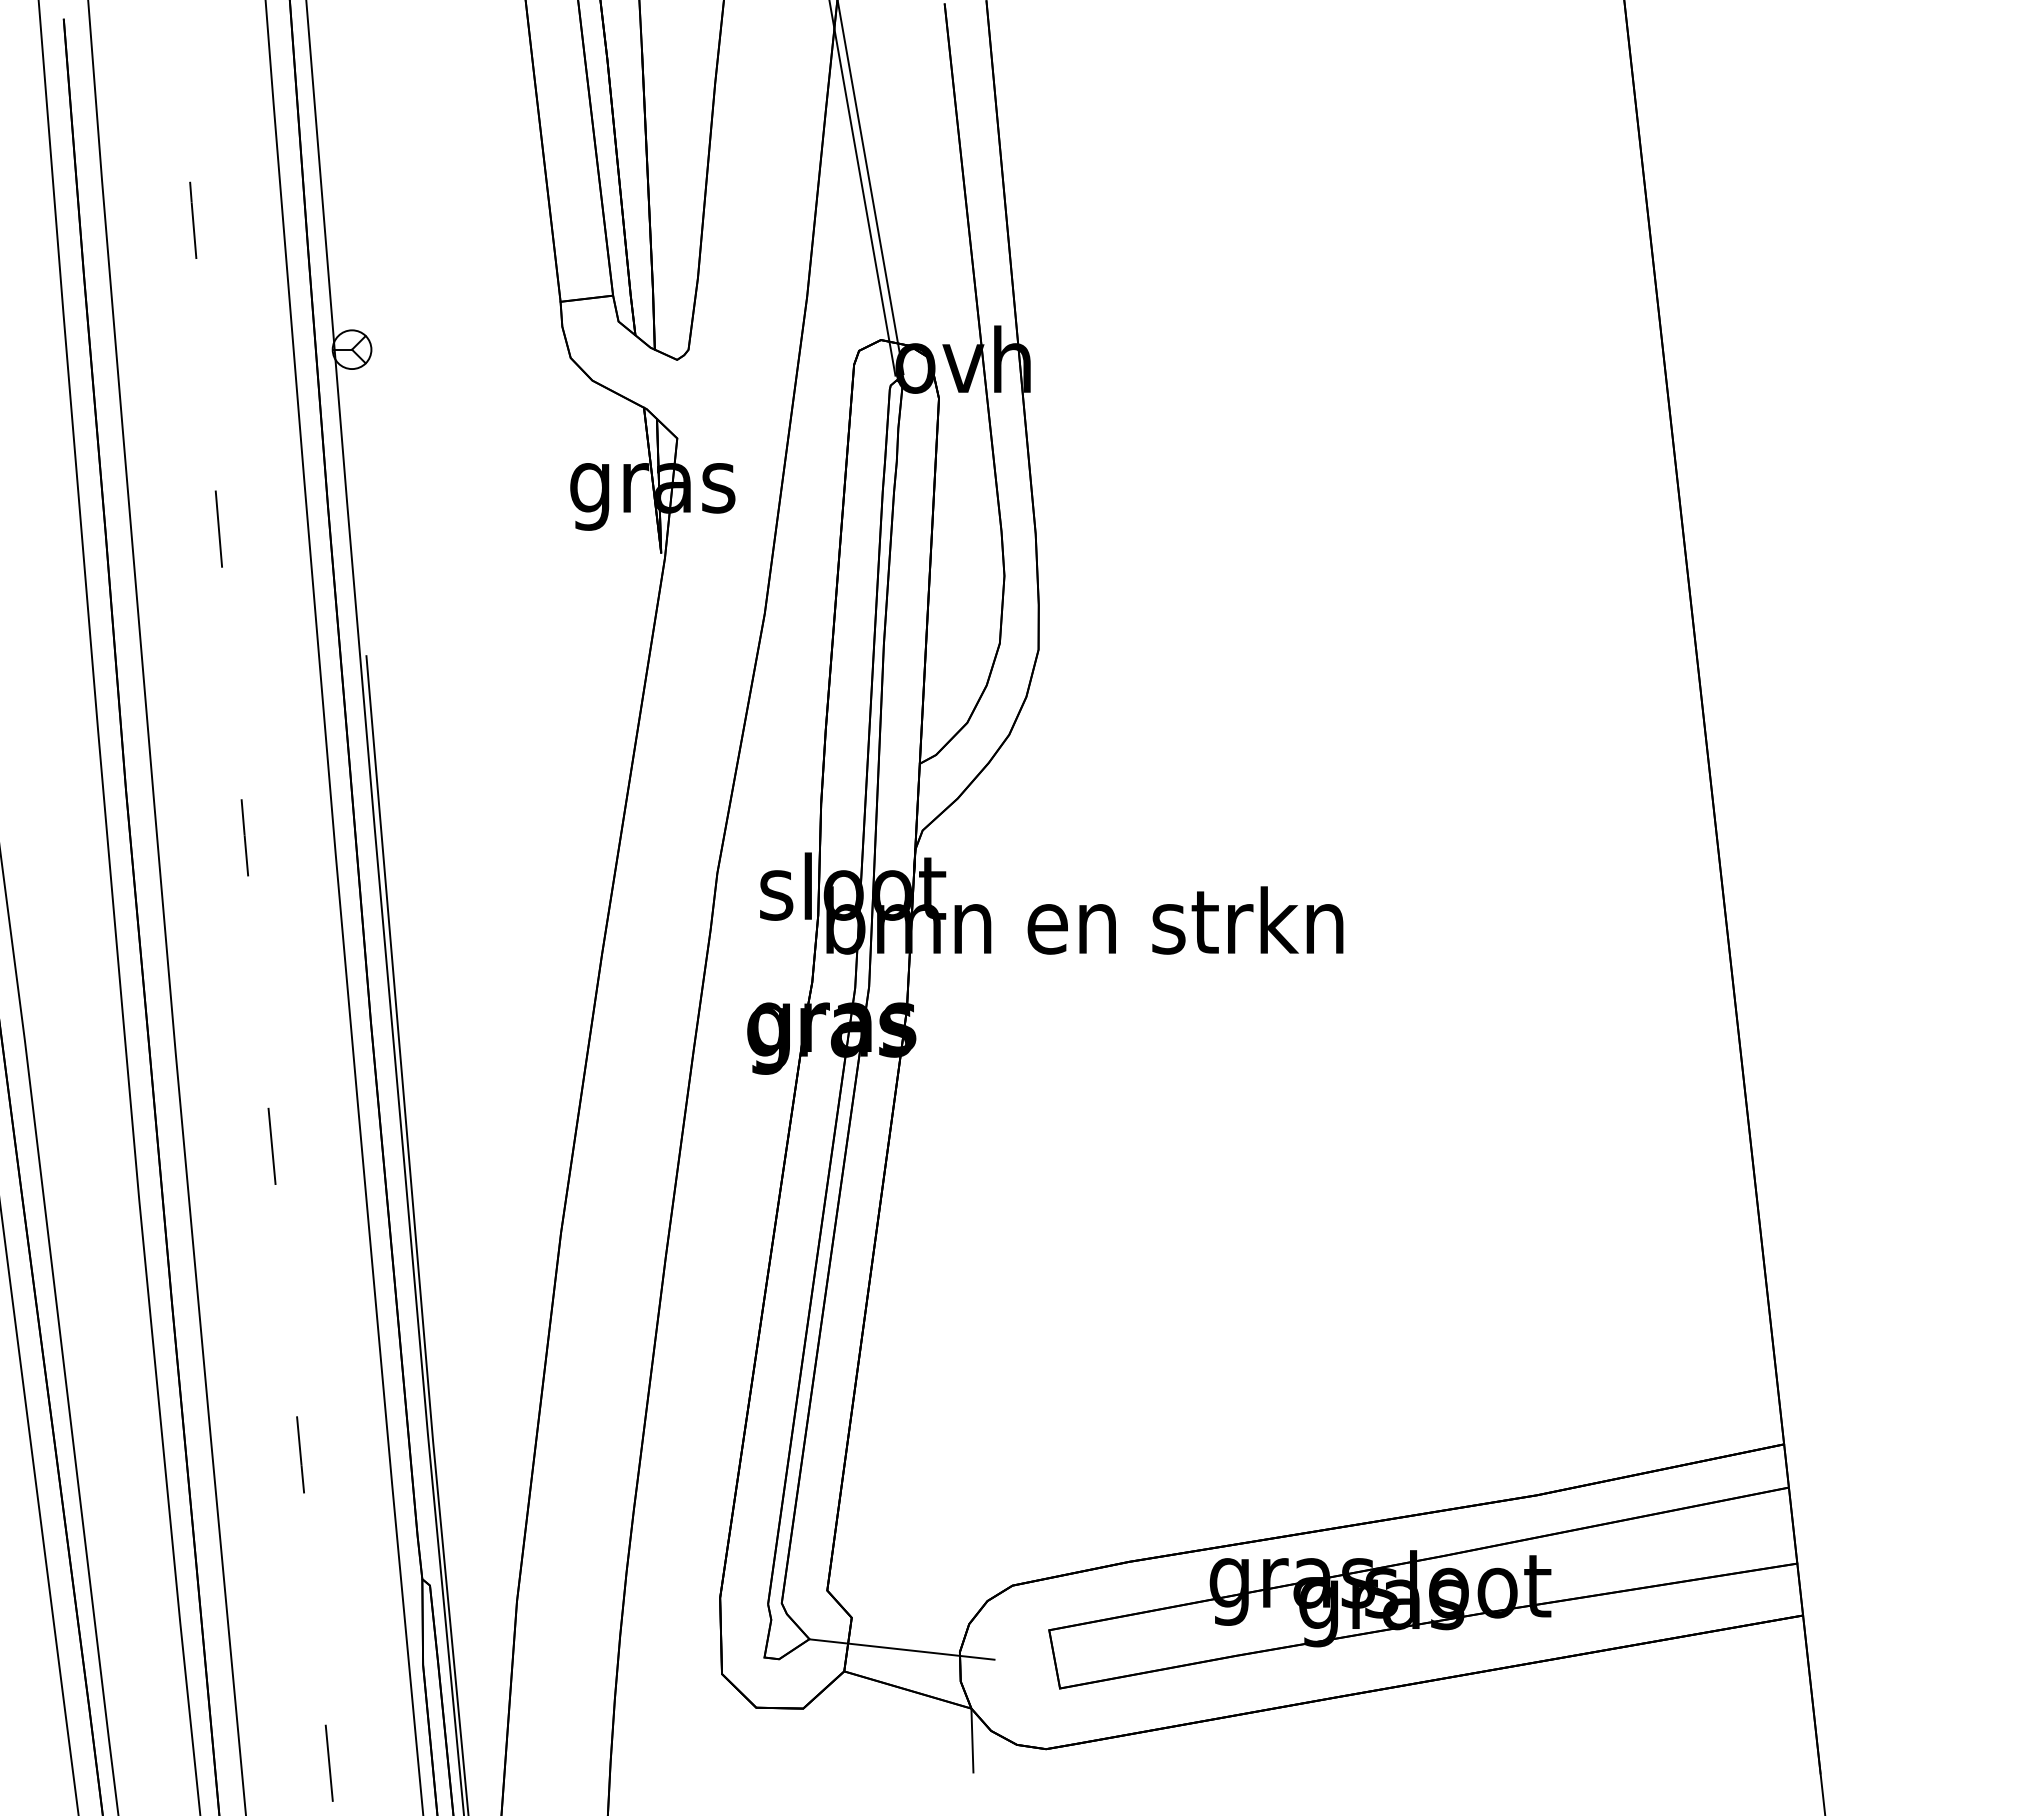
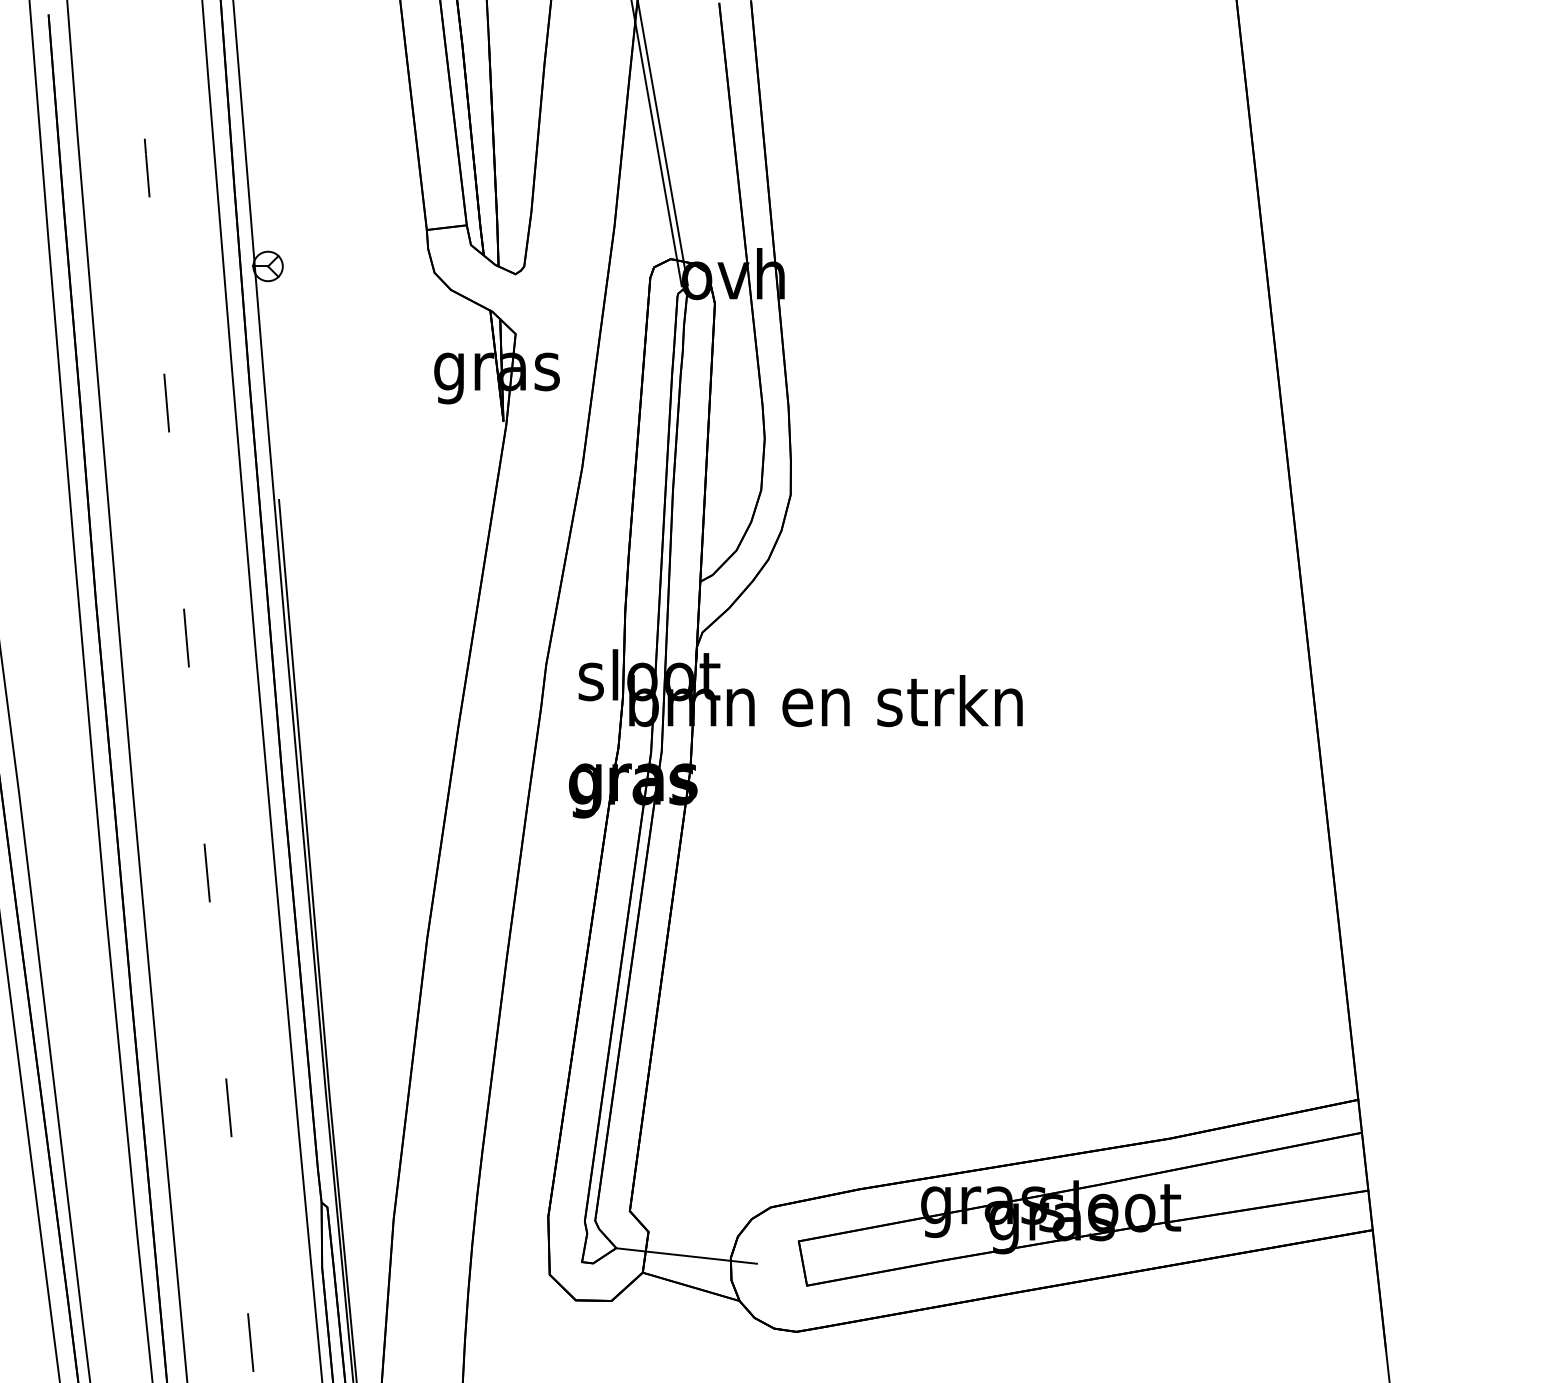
line: (972, 1740) -> (740, 1325), removed

